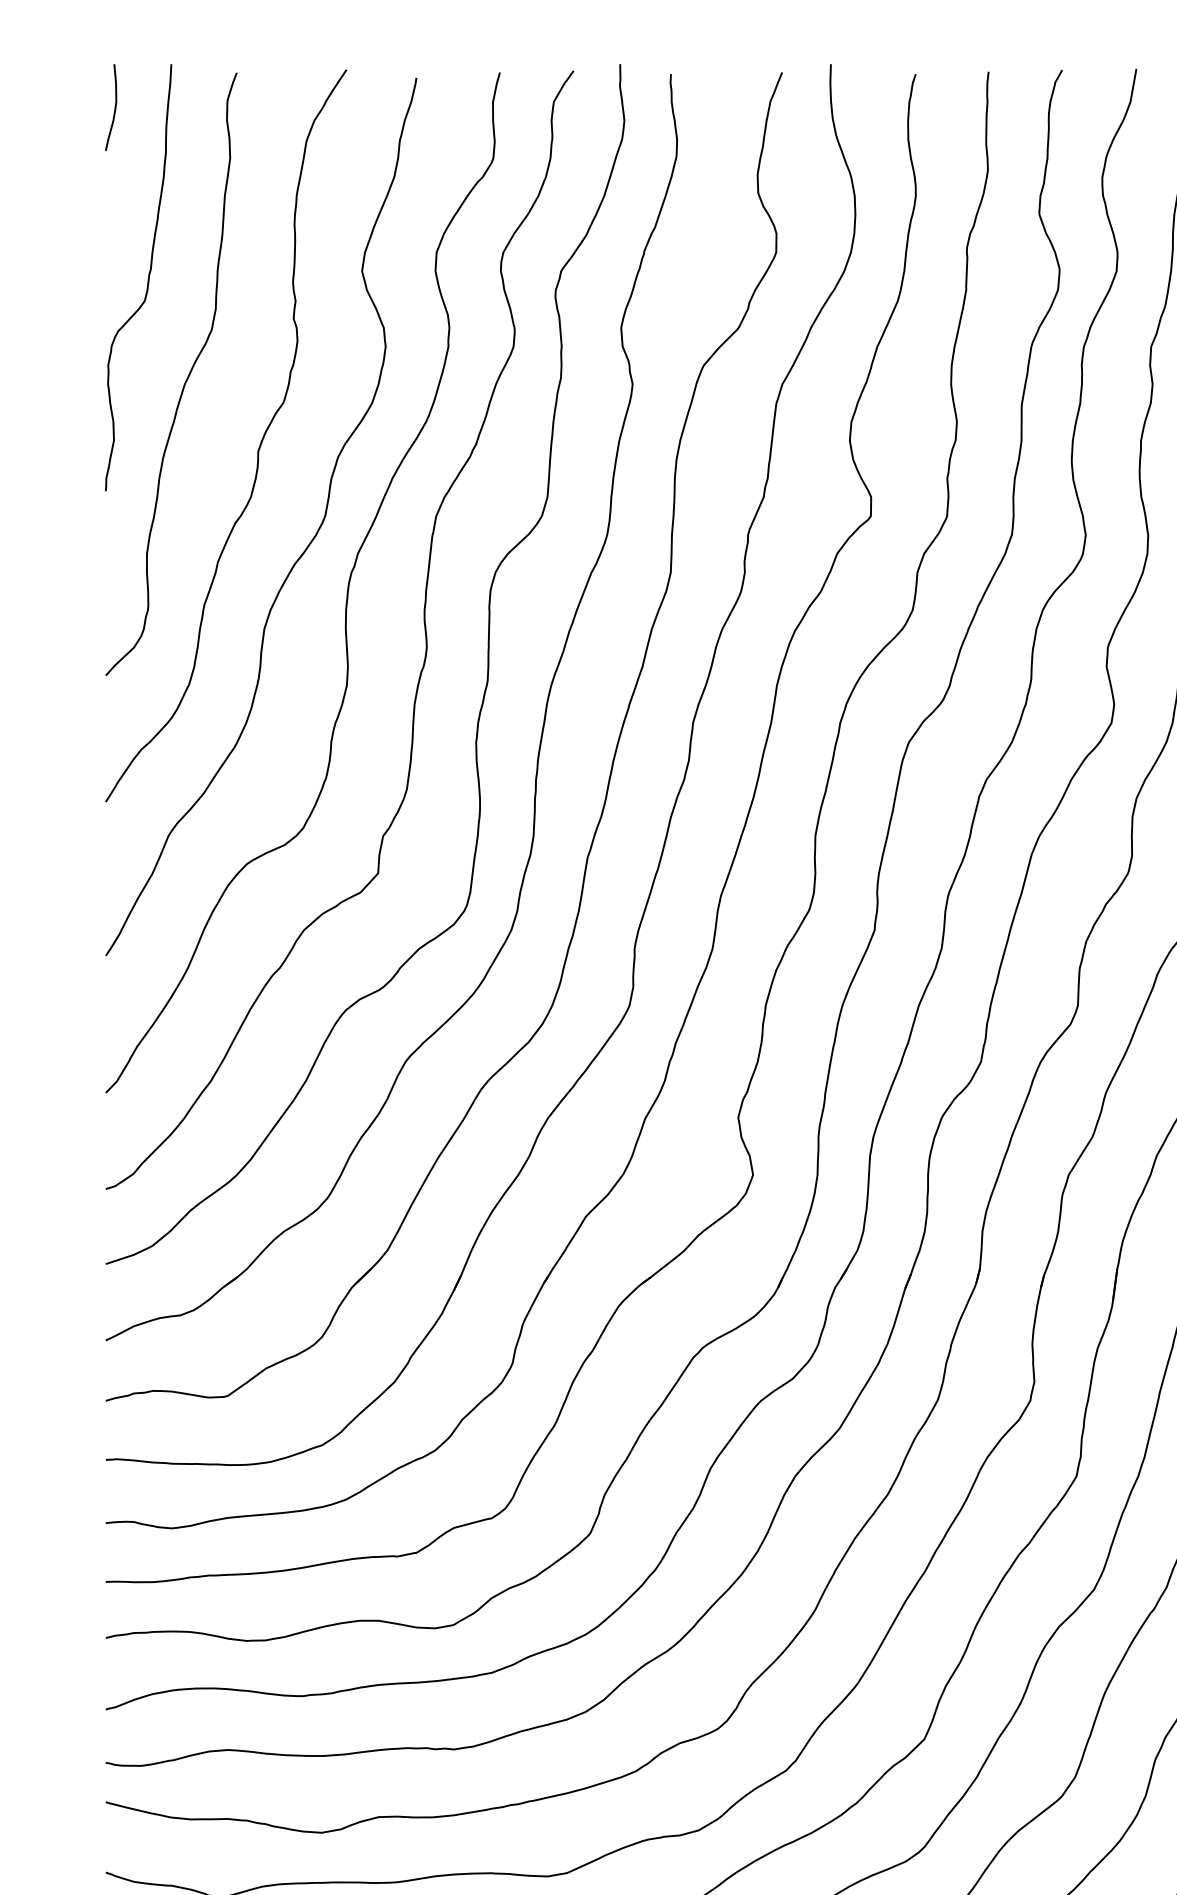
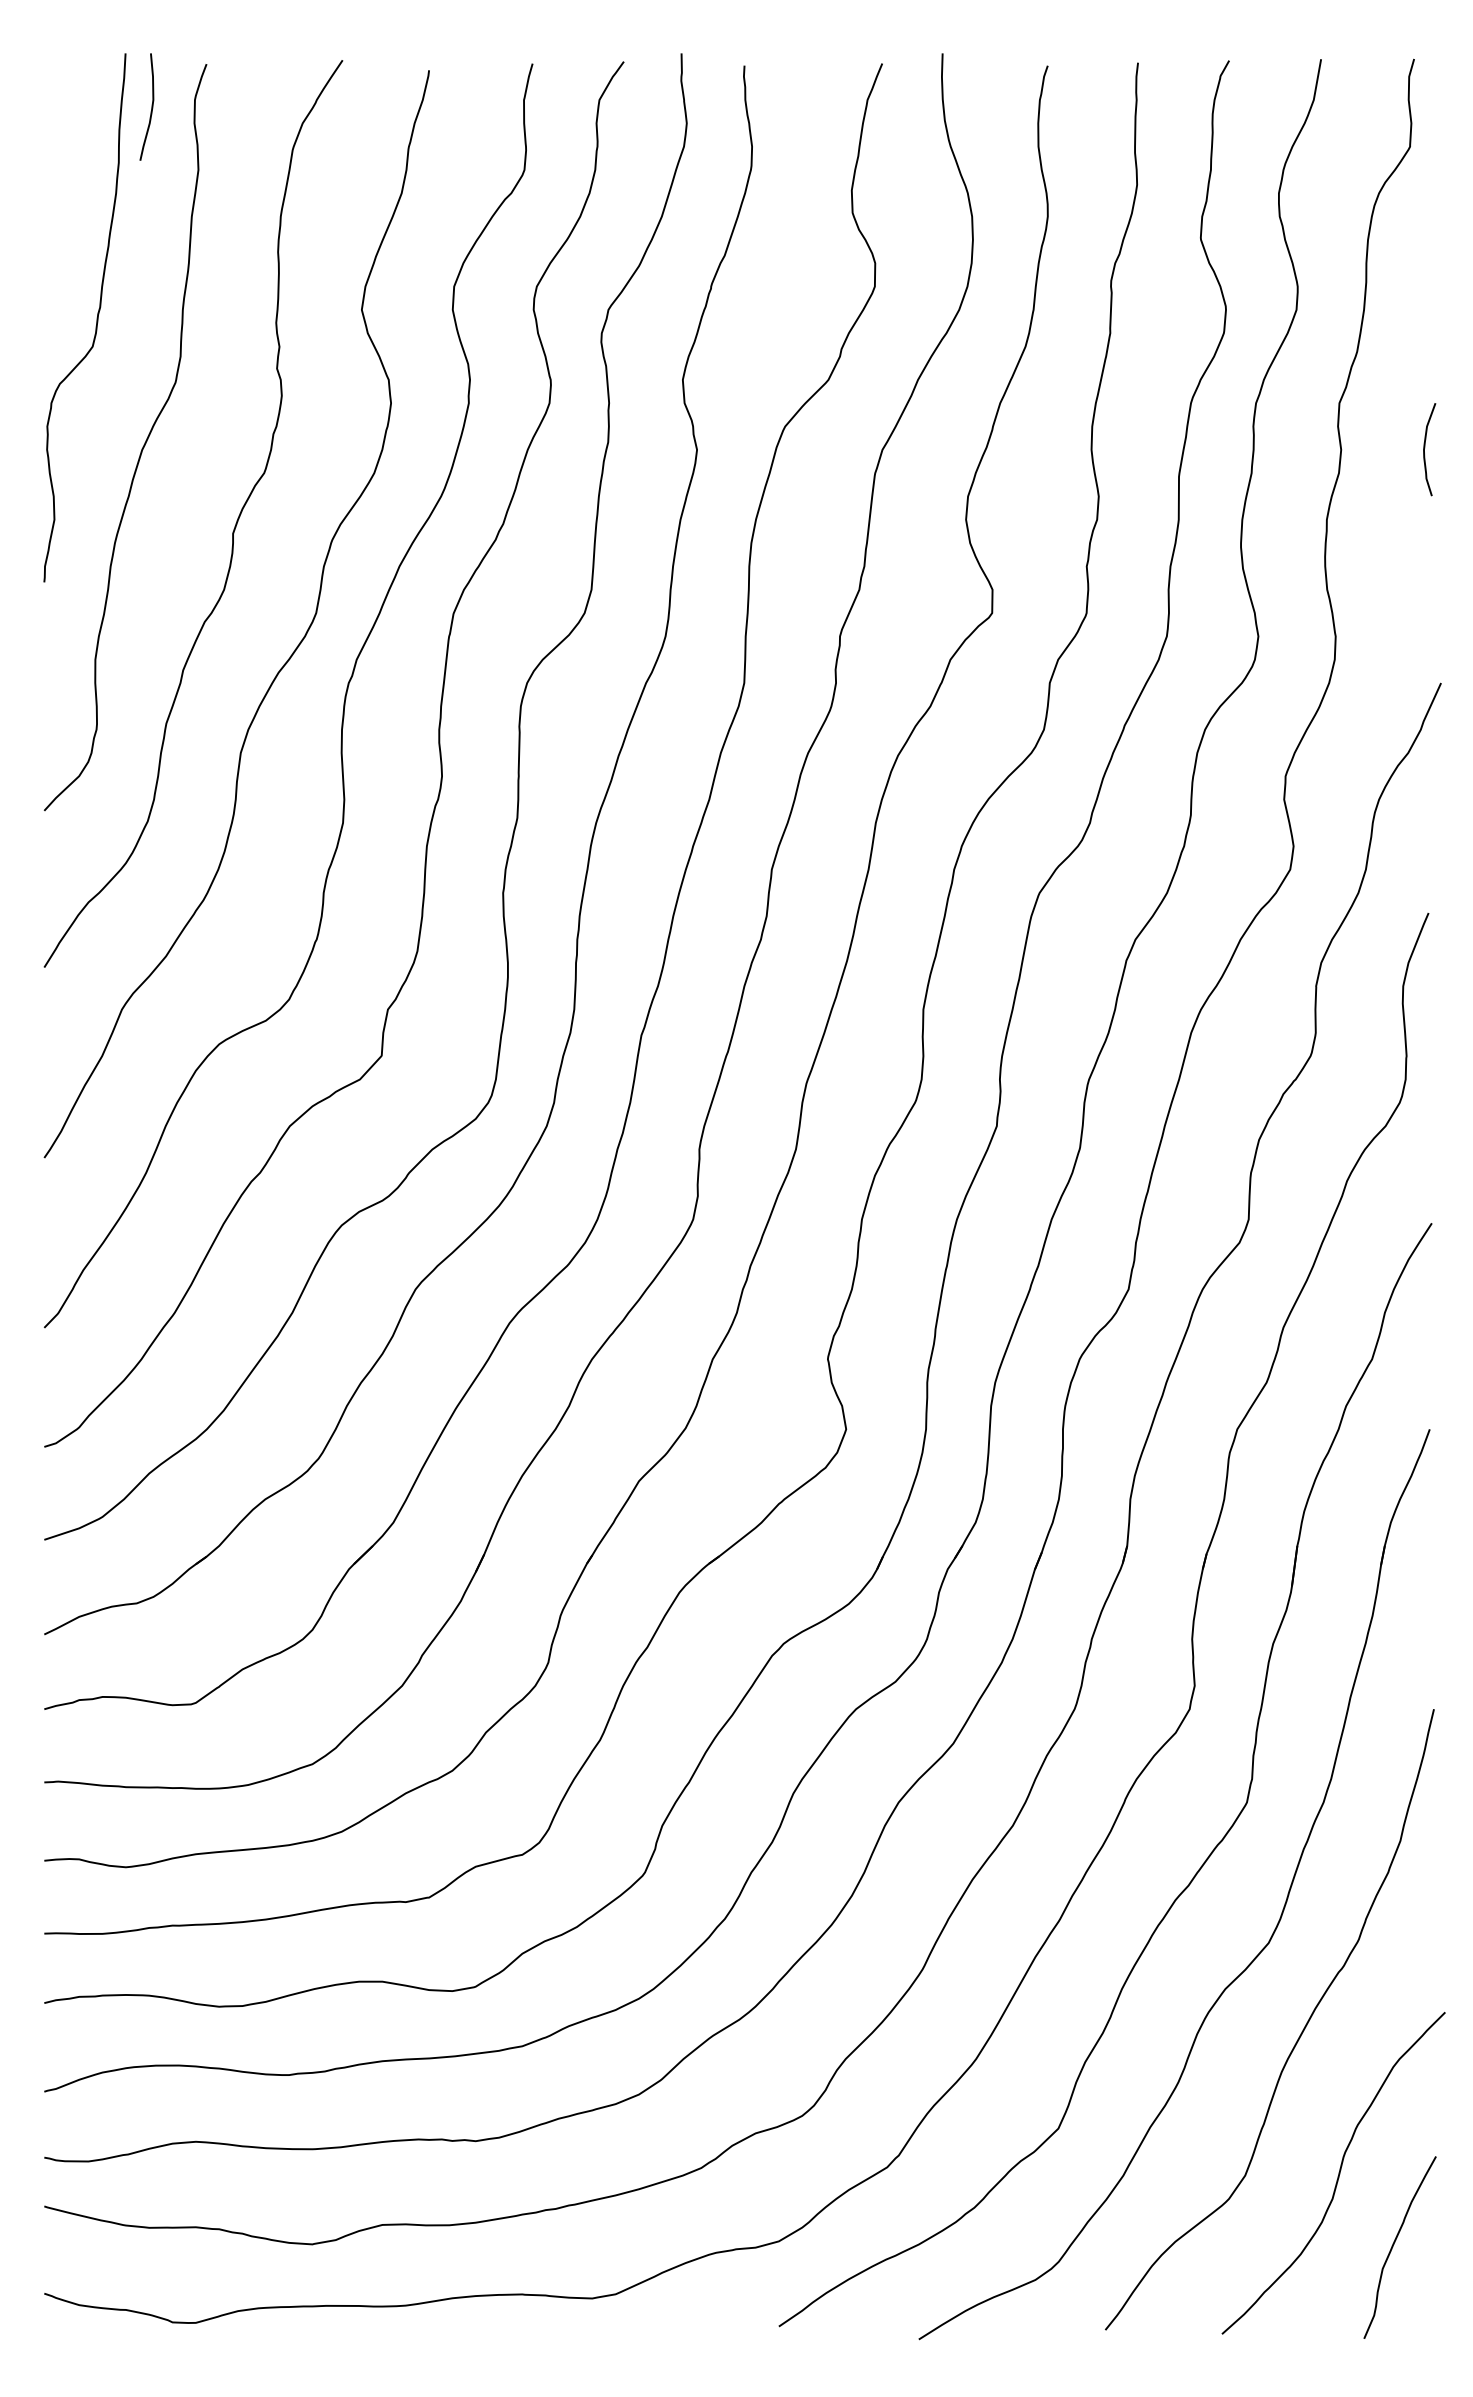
curve: (114, 107) -> (151, 106), moved

